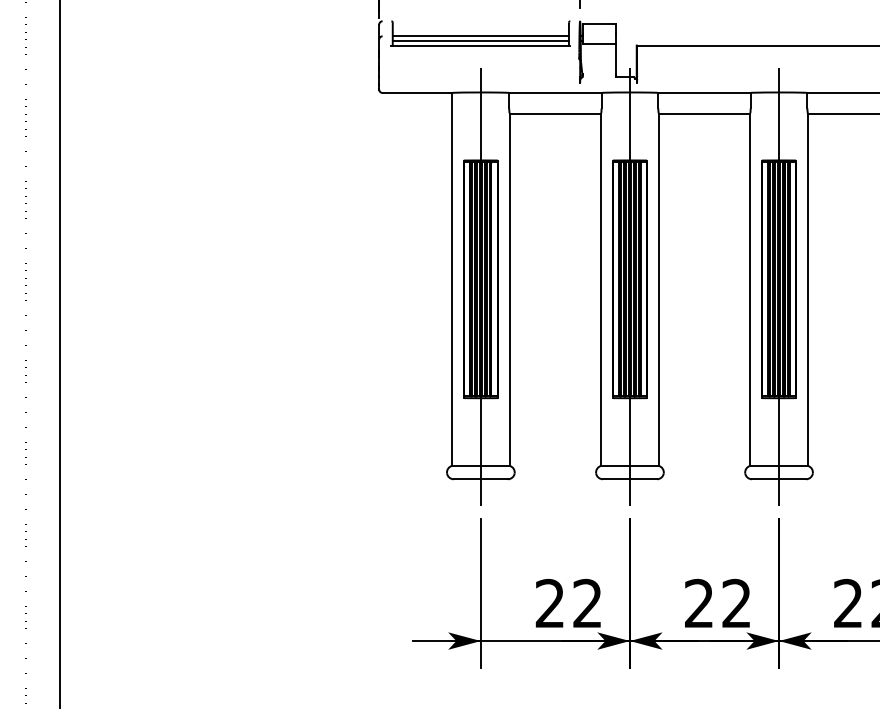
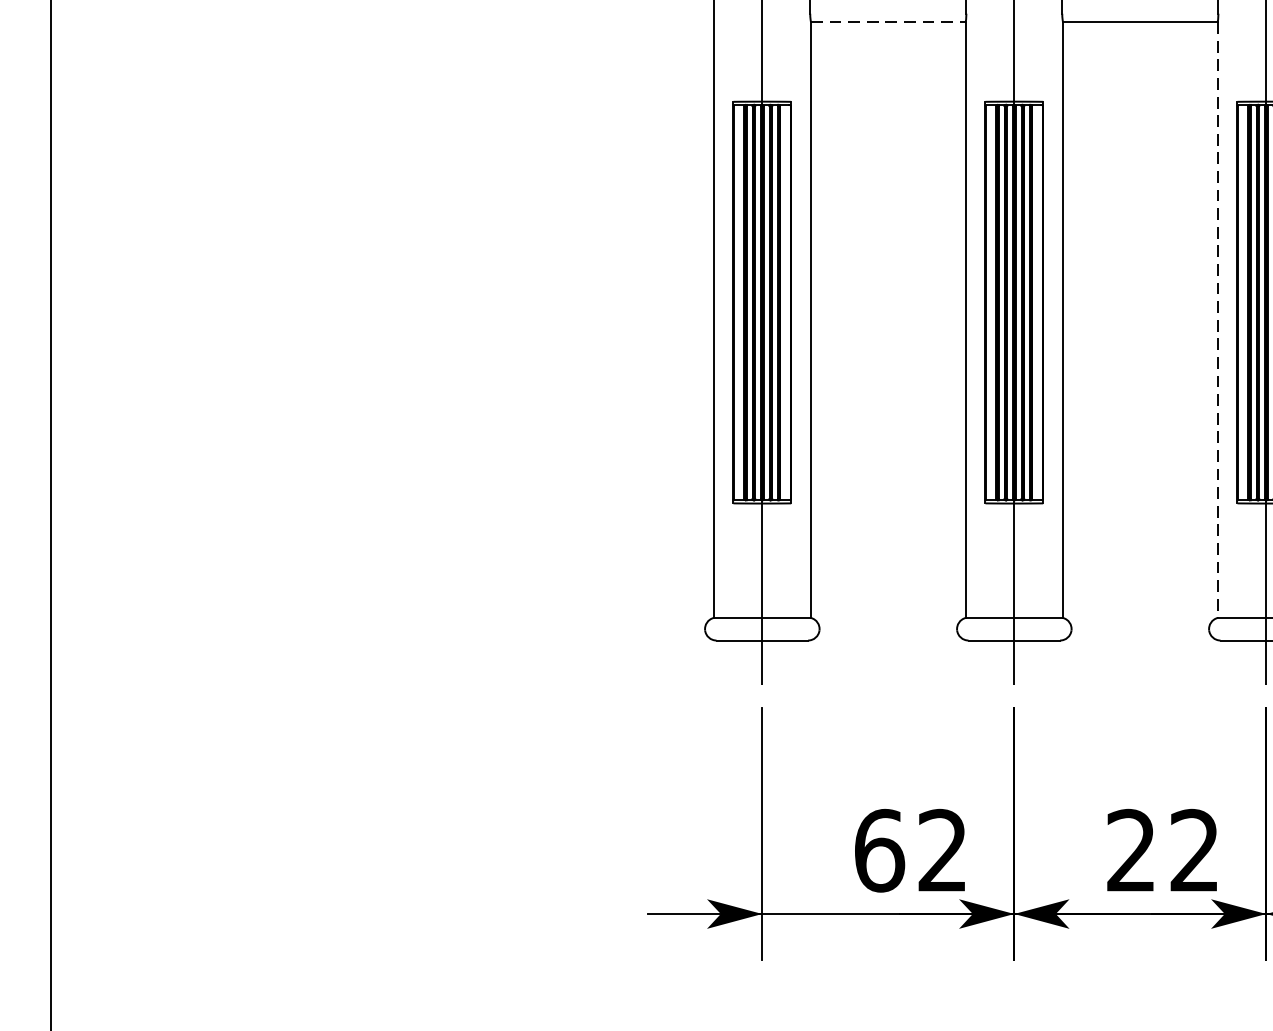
line: (555, 113) -> (888, 22), solid -> dashed
line: (750, 290) -> (1218, 321), solid -> dashed
text: (550, 603) -> (880, 850), 22 -> 62

